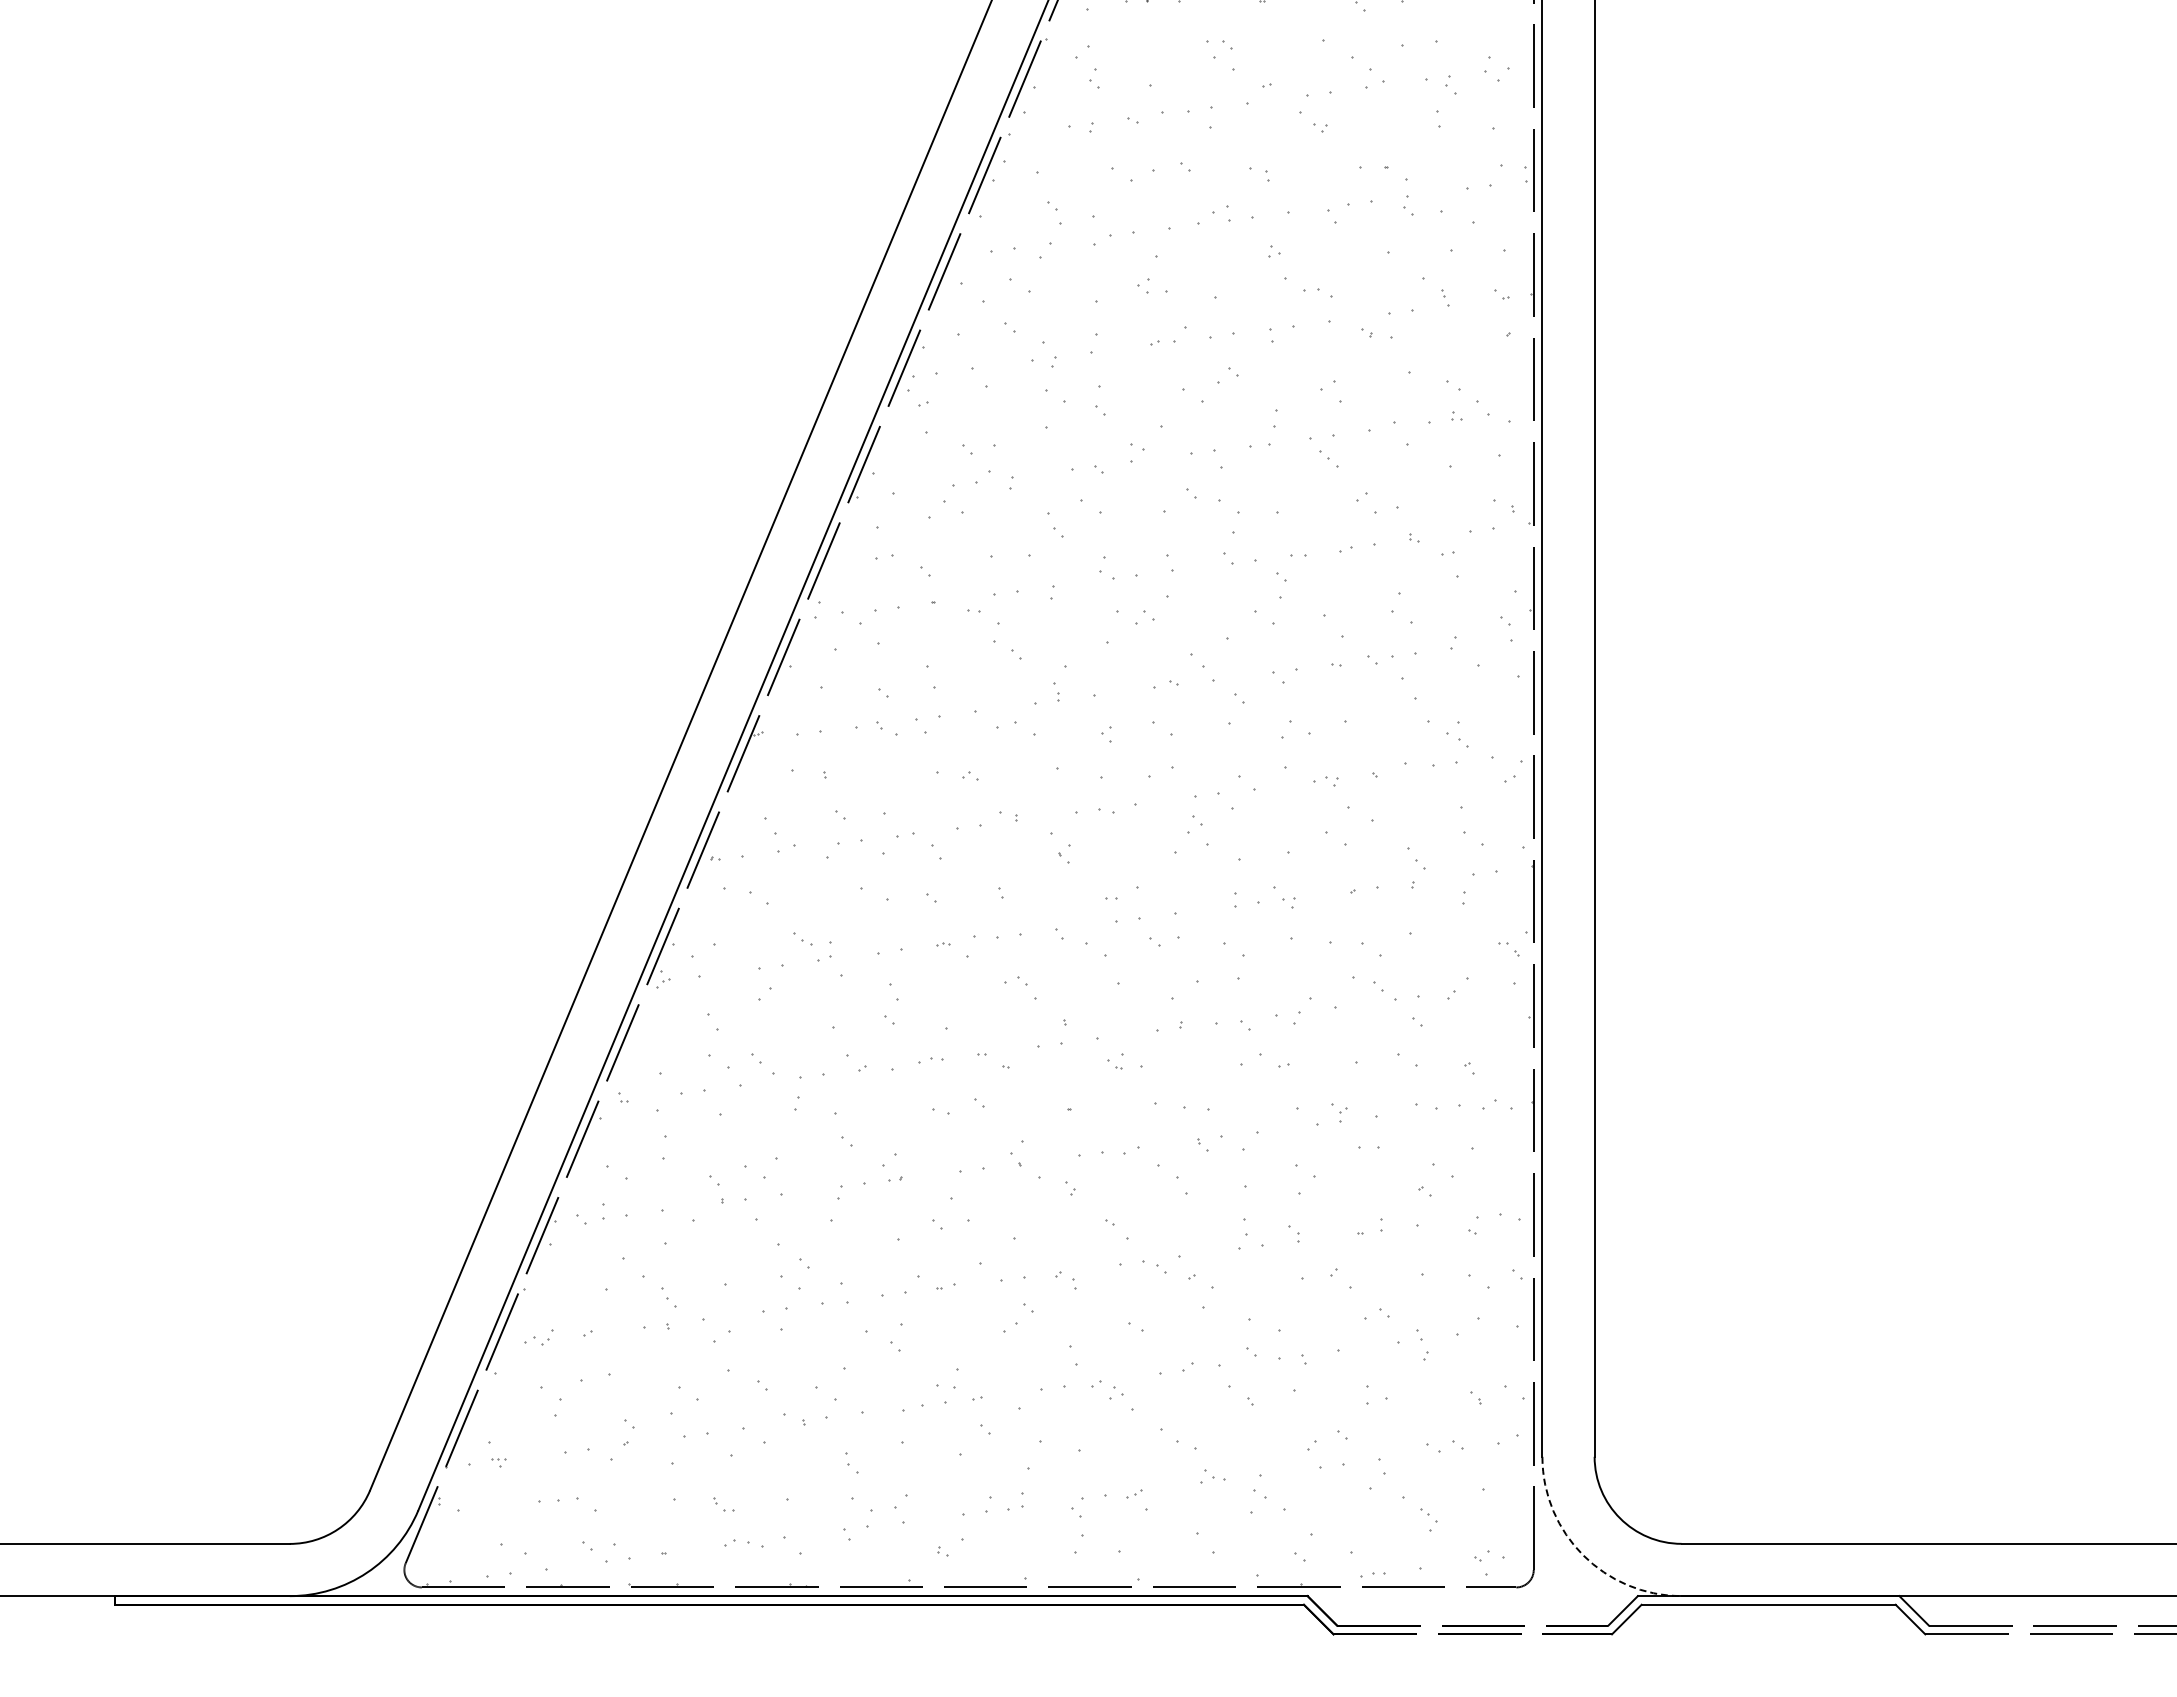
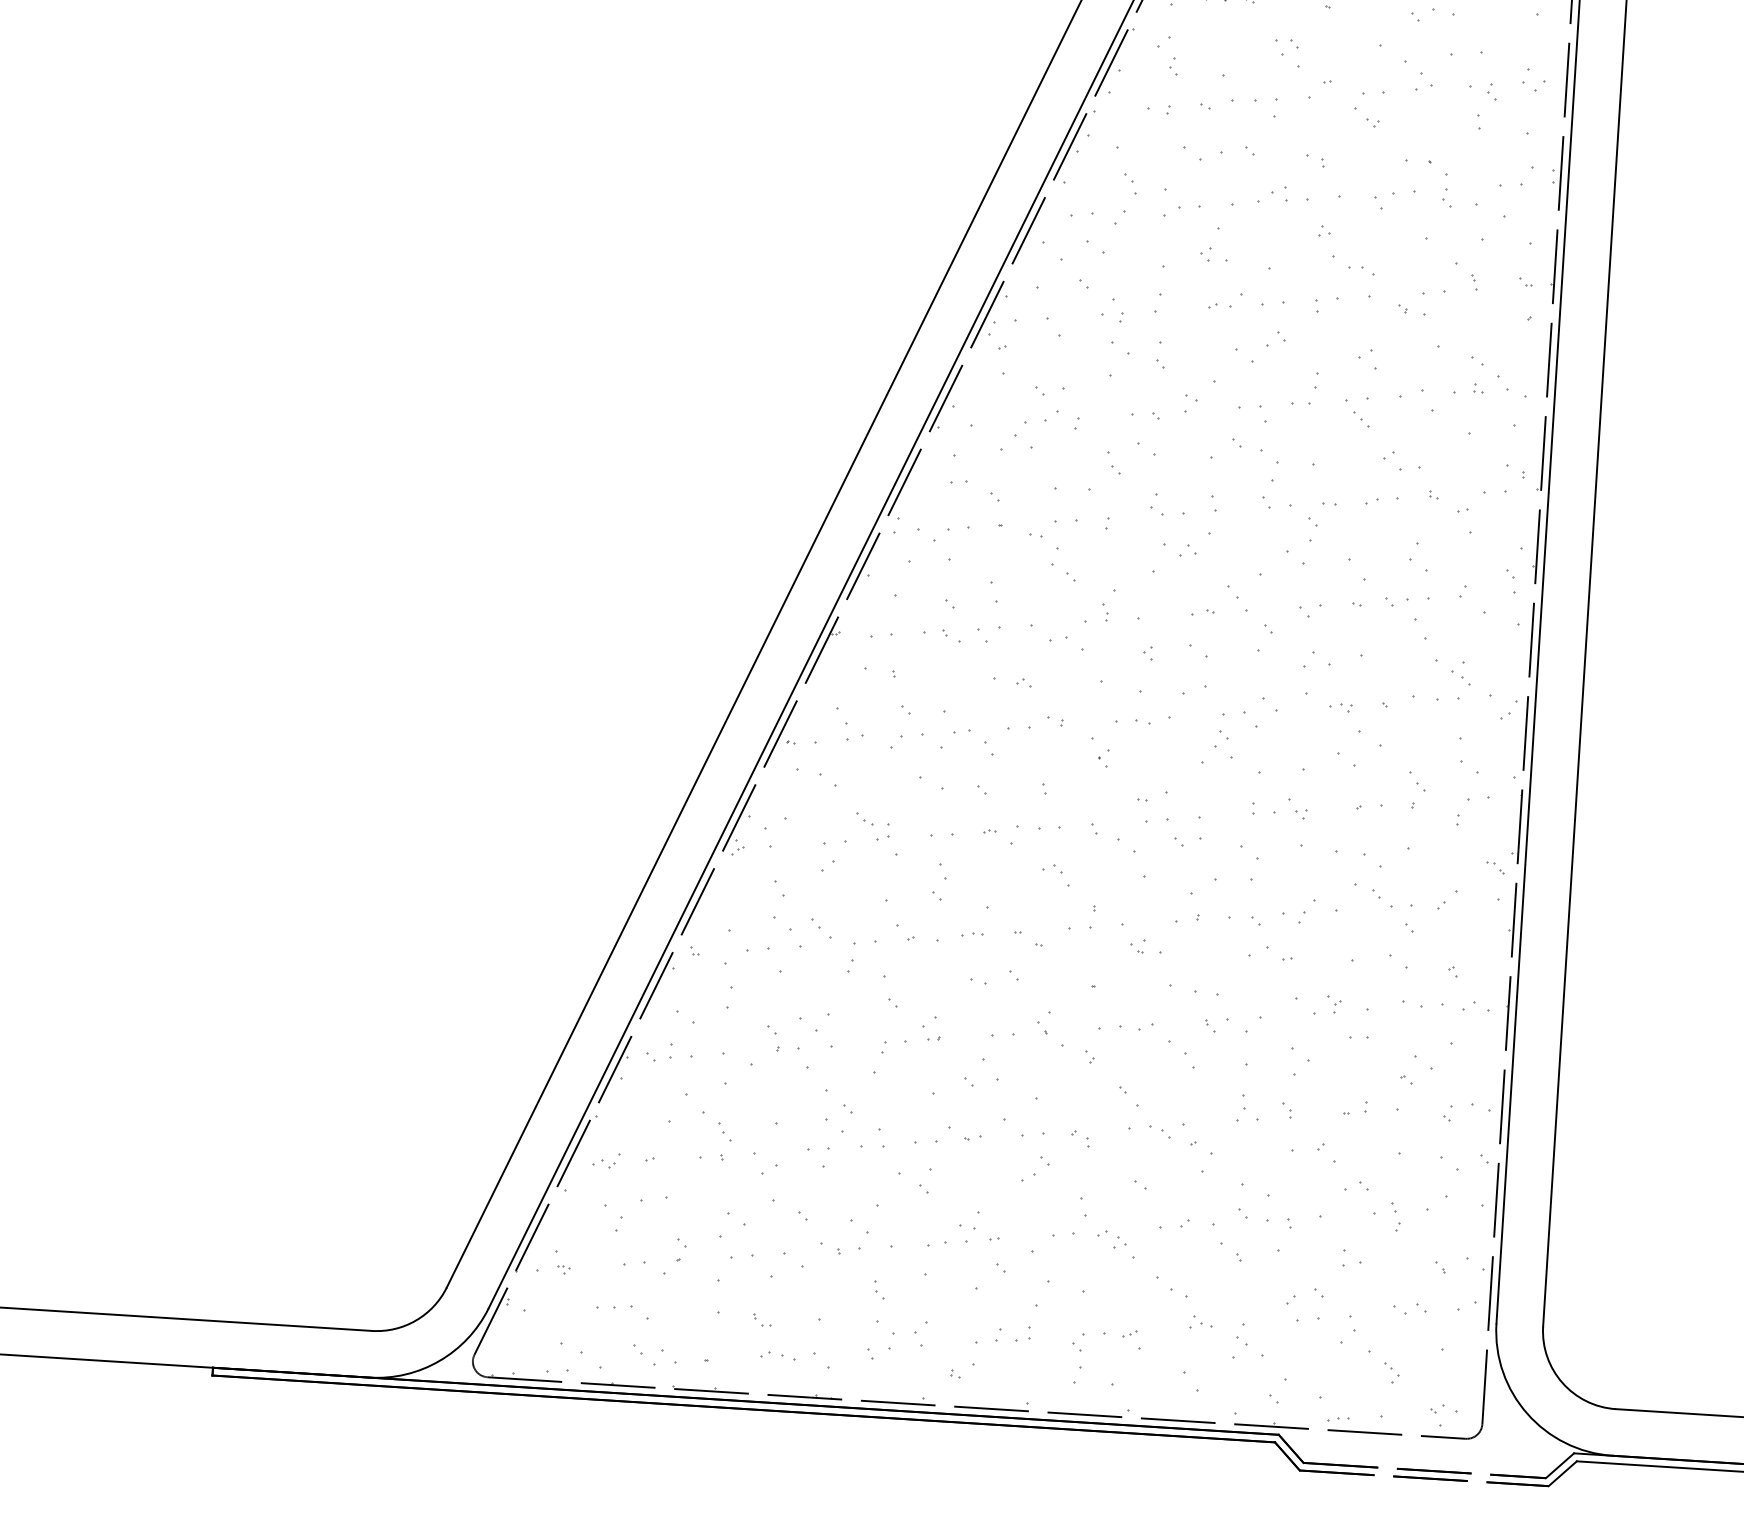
arc: (1583, 1555) -> (1527, 1414), dashed -> solid

